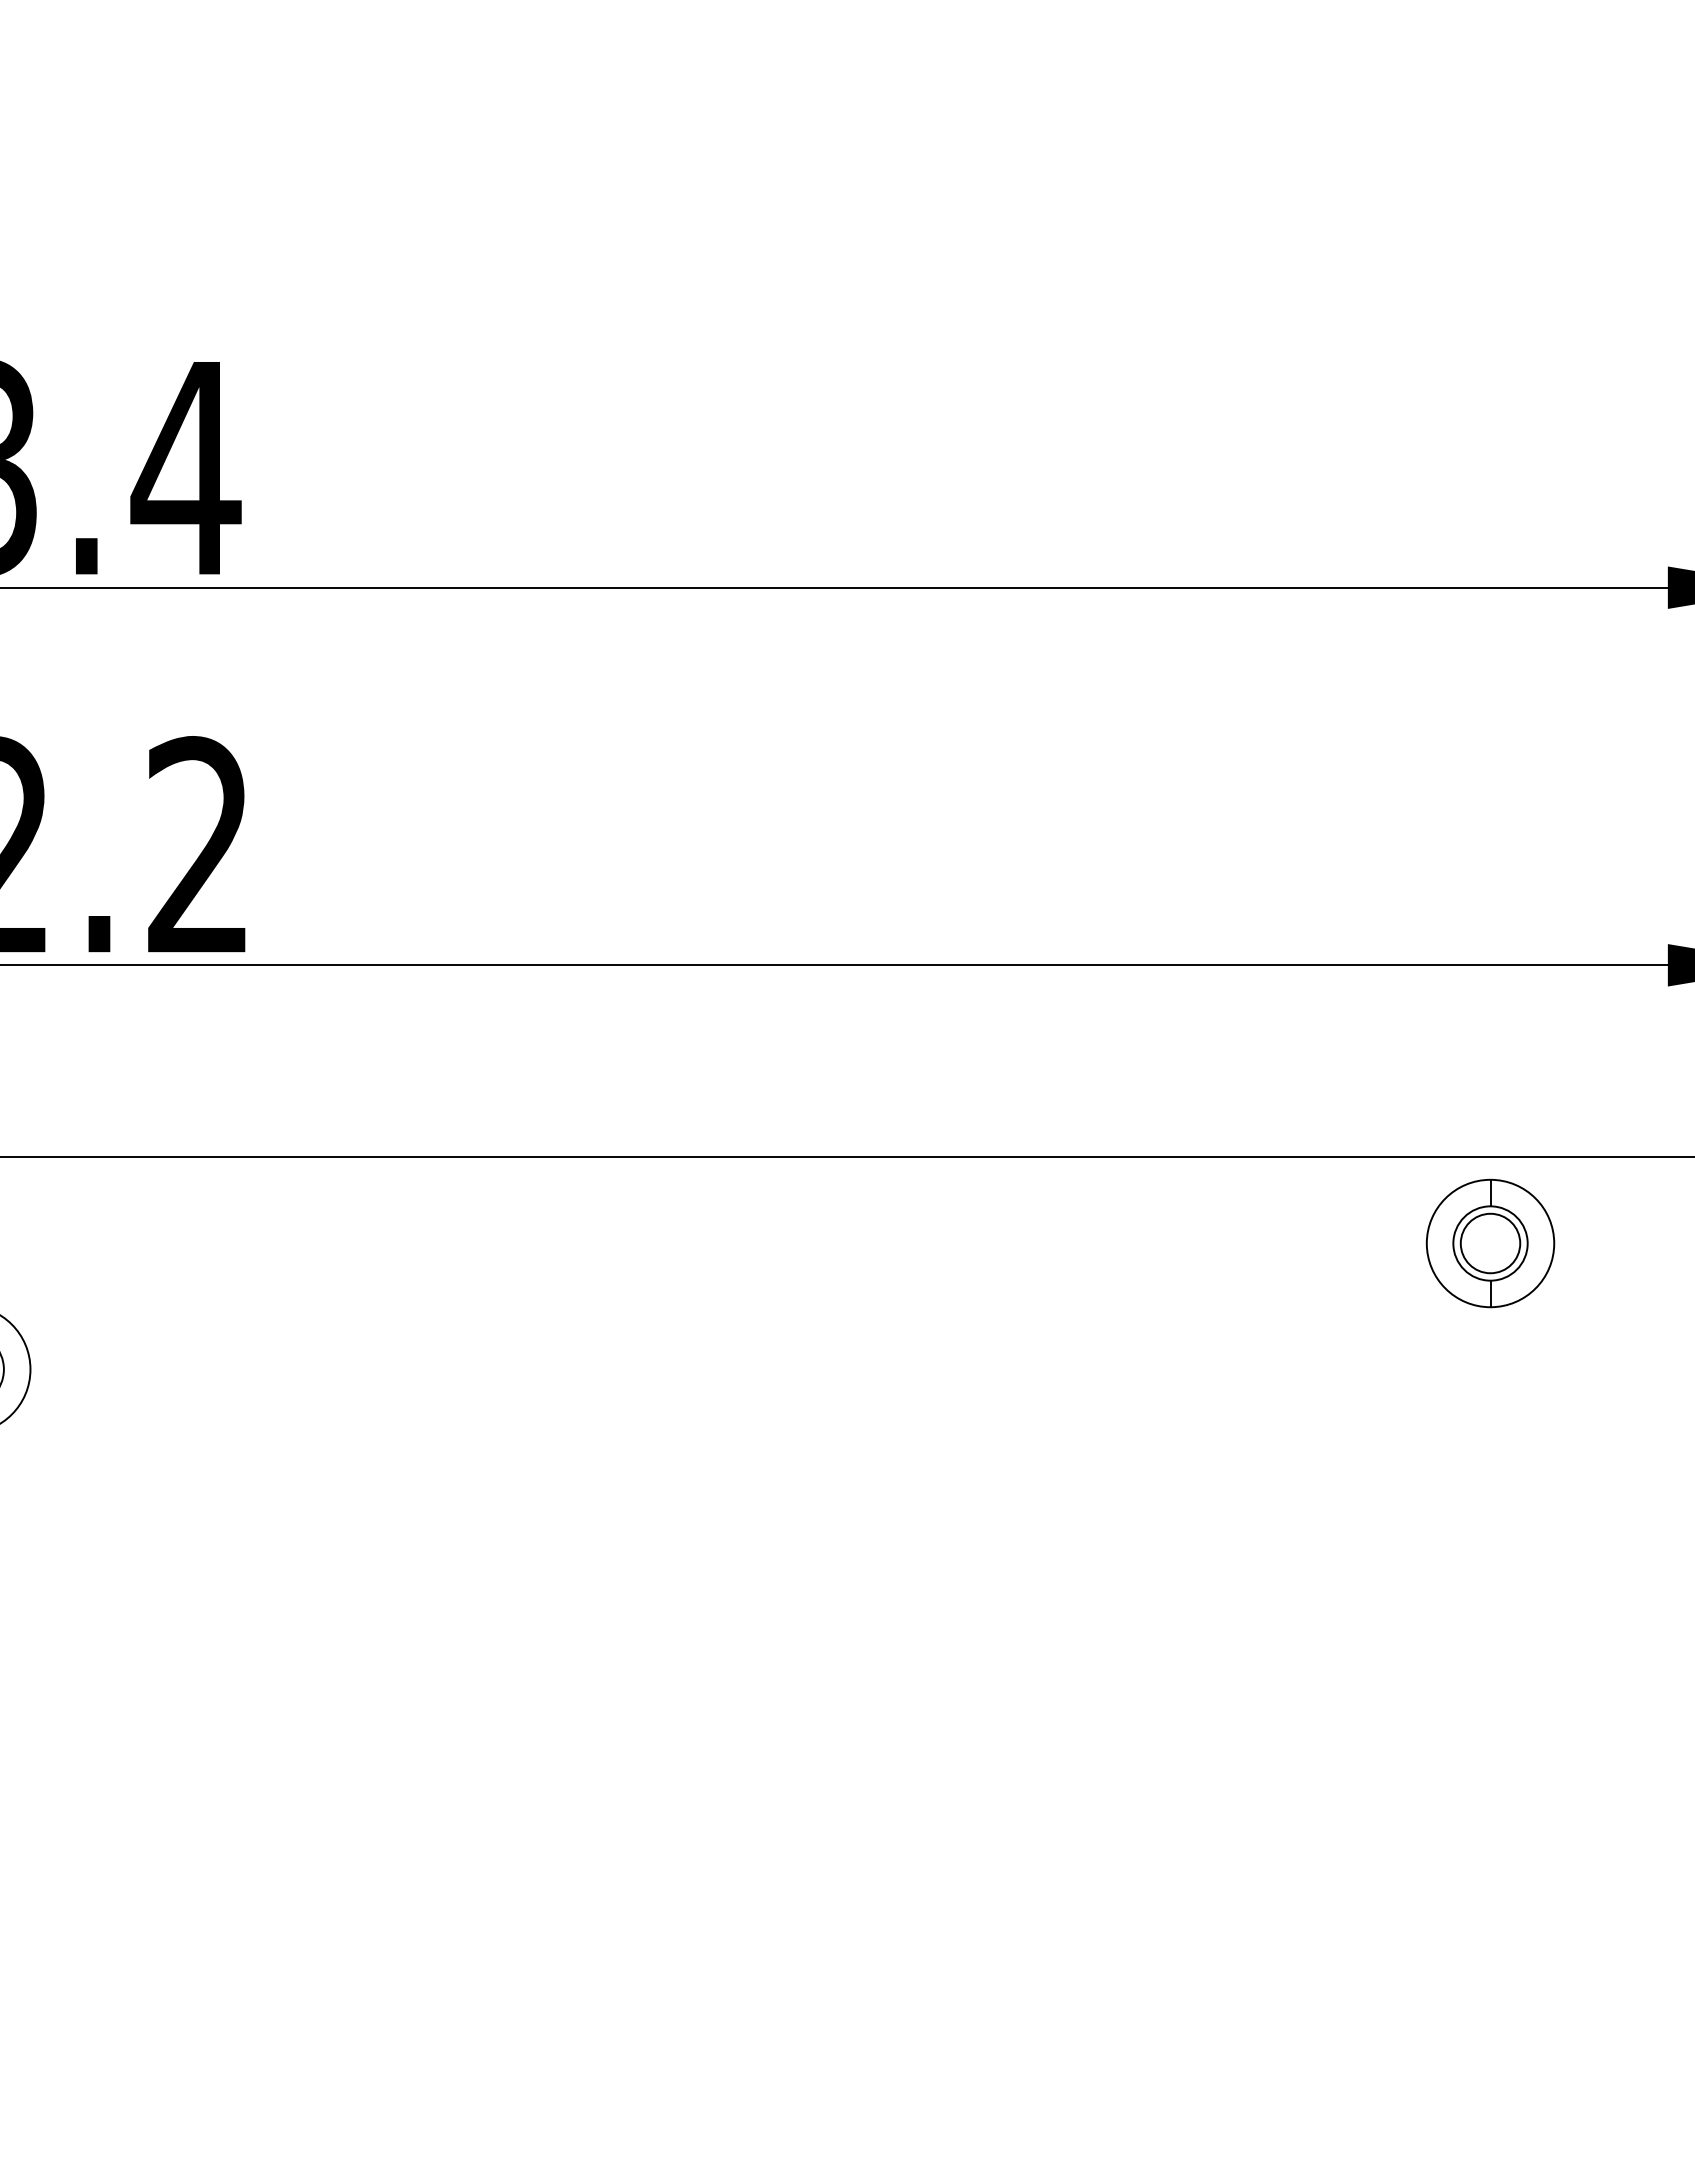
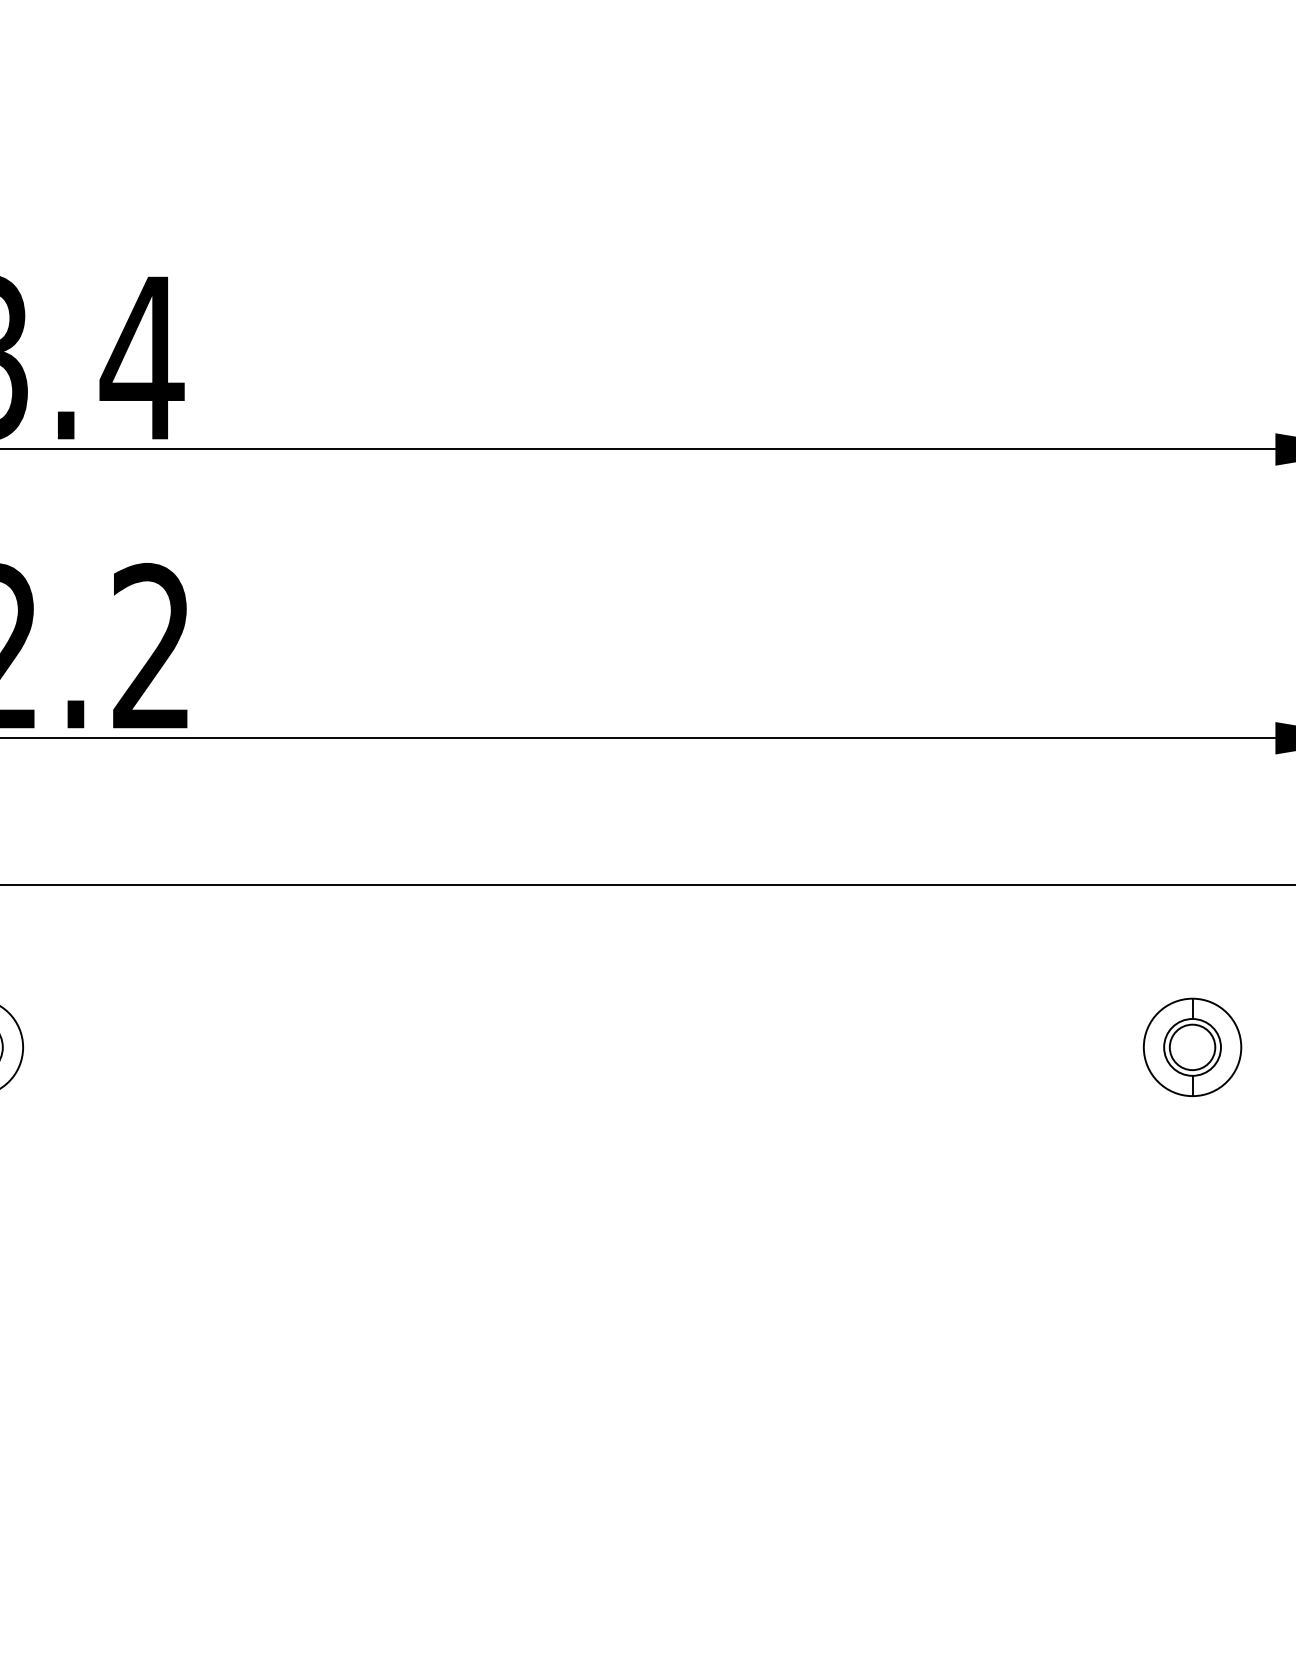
part: (1490, 1243) -> (1192, 1047), moved

